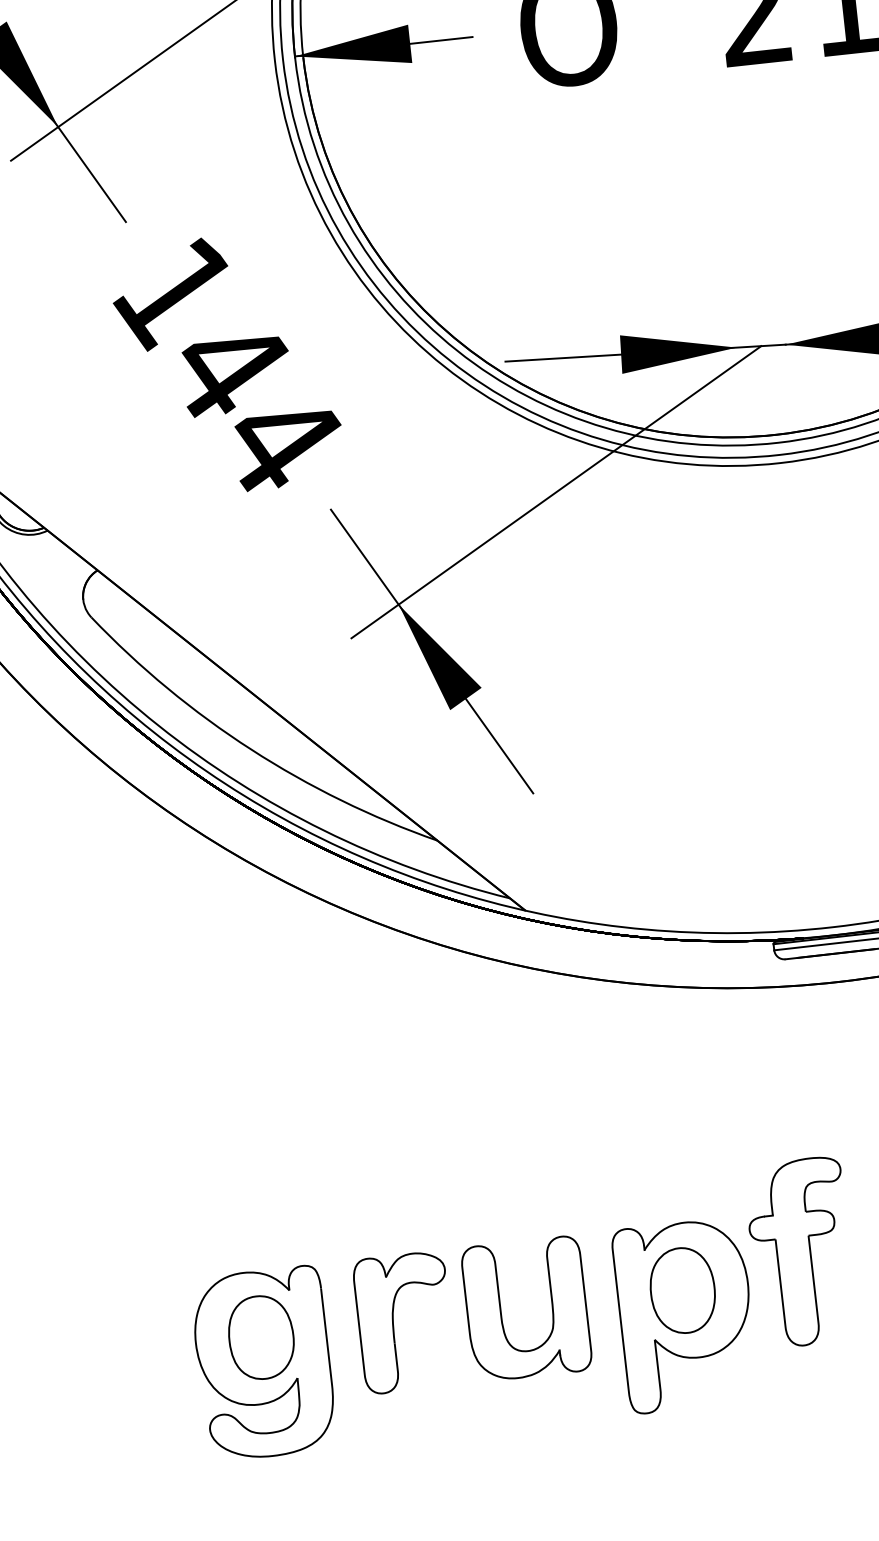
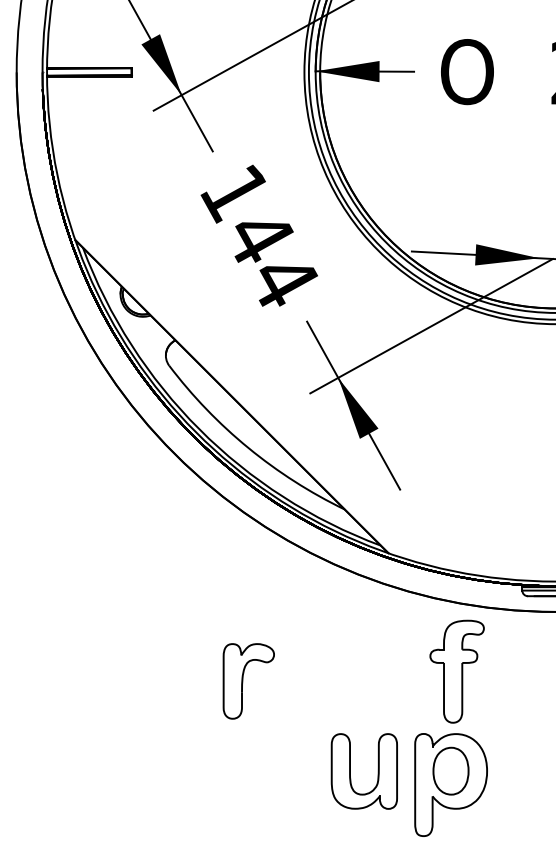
part: (799, 1252) -> (456, 671), moved
part: (404, 1322) -> (248, 681), moved
part: (262, 1362) -> (216, 784), removed

